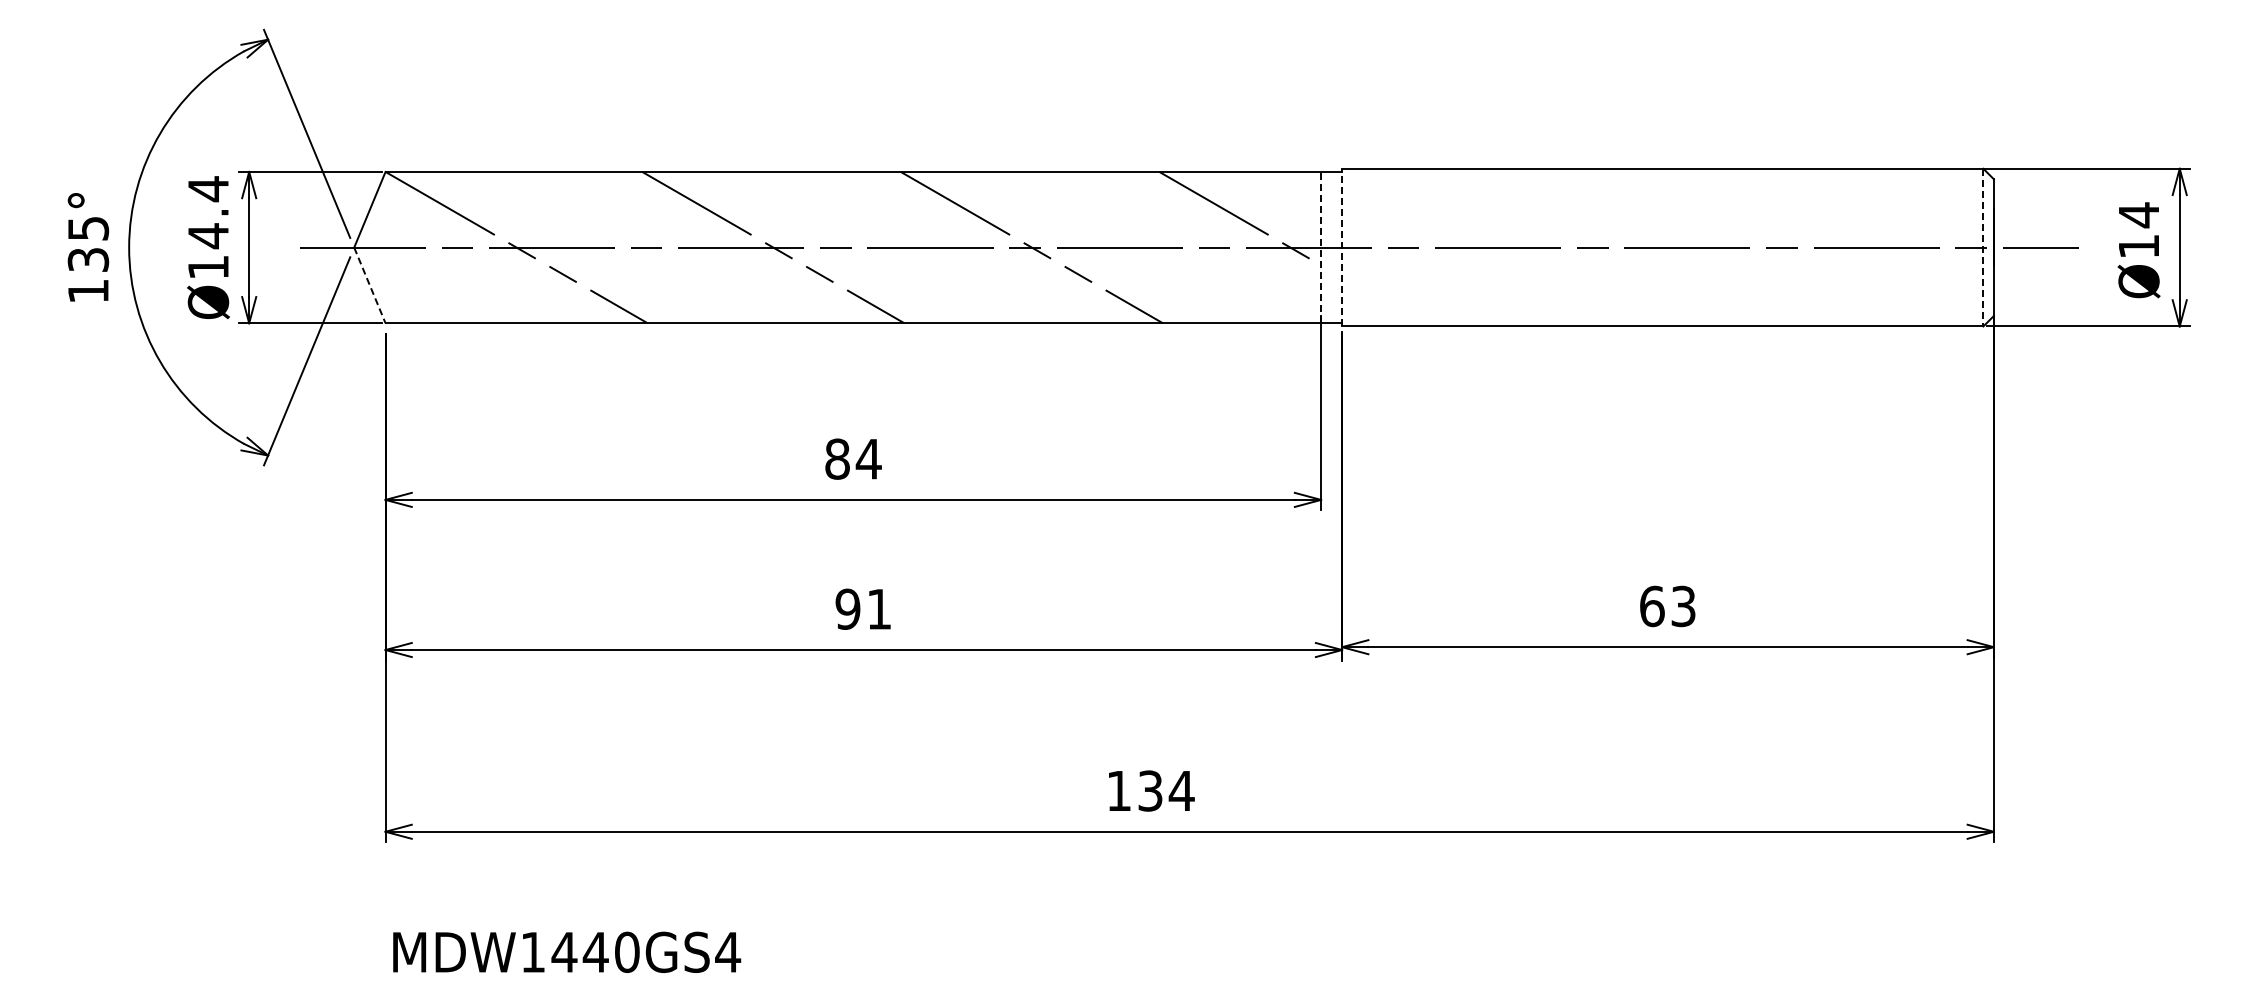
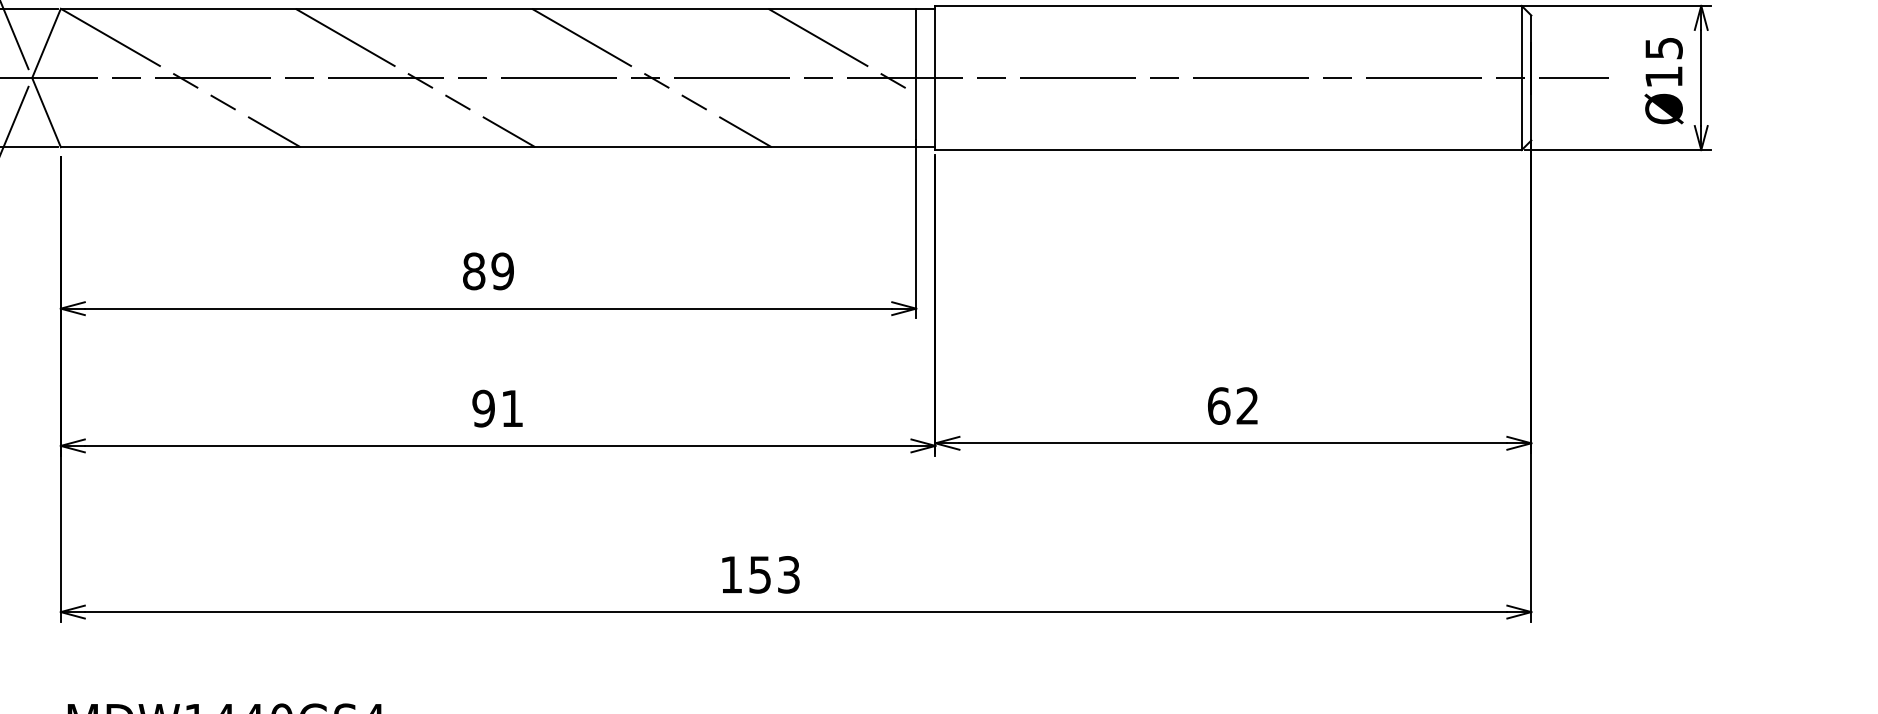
text: (2139, 215) -> (1664, 48), Ø14 -> Ø15
line: (1321, 247) -> (916, 77), dashed -> solid
line: (1342, 247) -> (935, 77), dashed -> solid
line: (1983, 247) -> (1521, 77), dashed -> solid
line: (369, 285) -> (46, 112), dashed -> solid
text: (868, 458) -> (502, 270), 84 -> 89
text: (1683, 606) -> (1247, 406), 63 -> 62
text: (1166, 790) -> (774, 574), 134 -> 153

